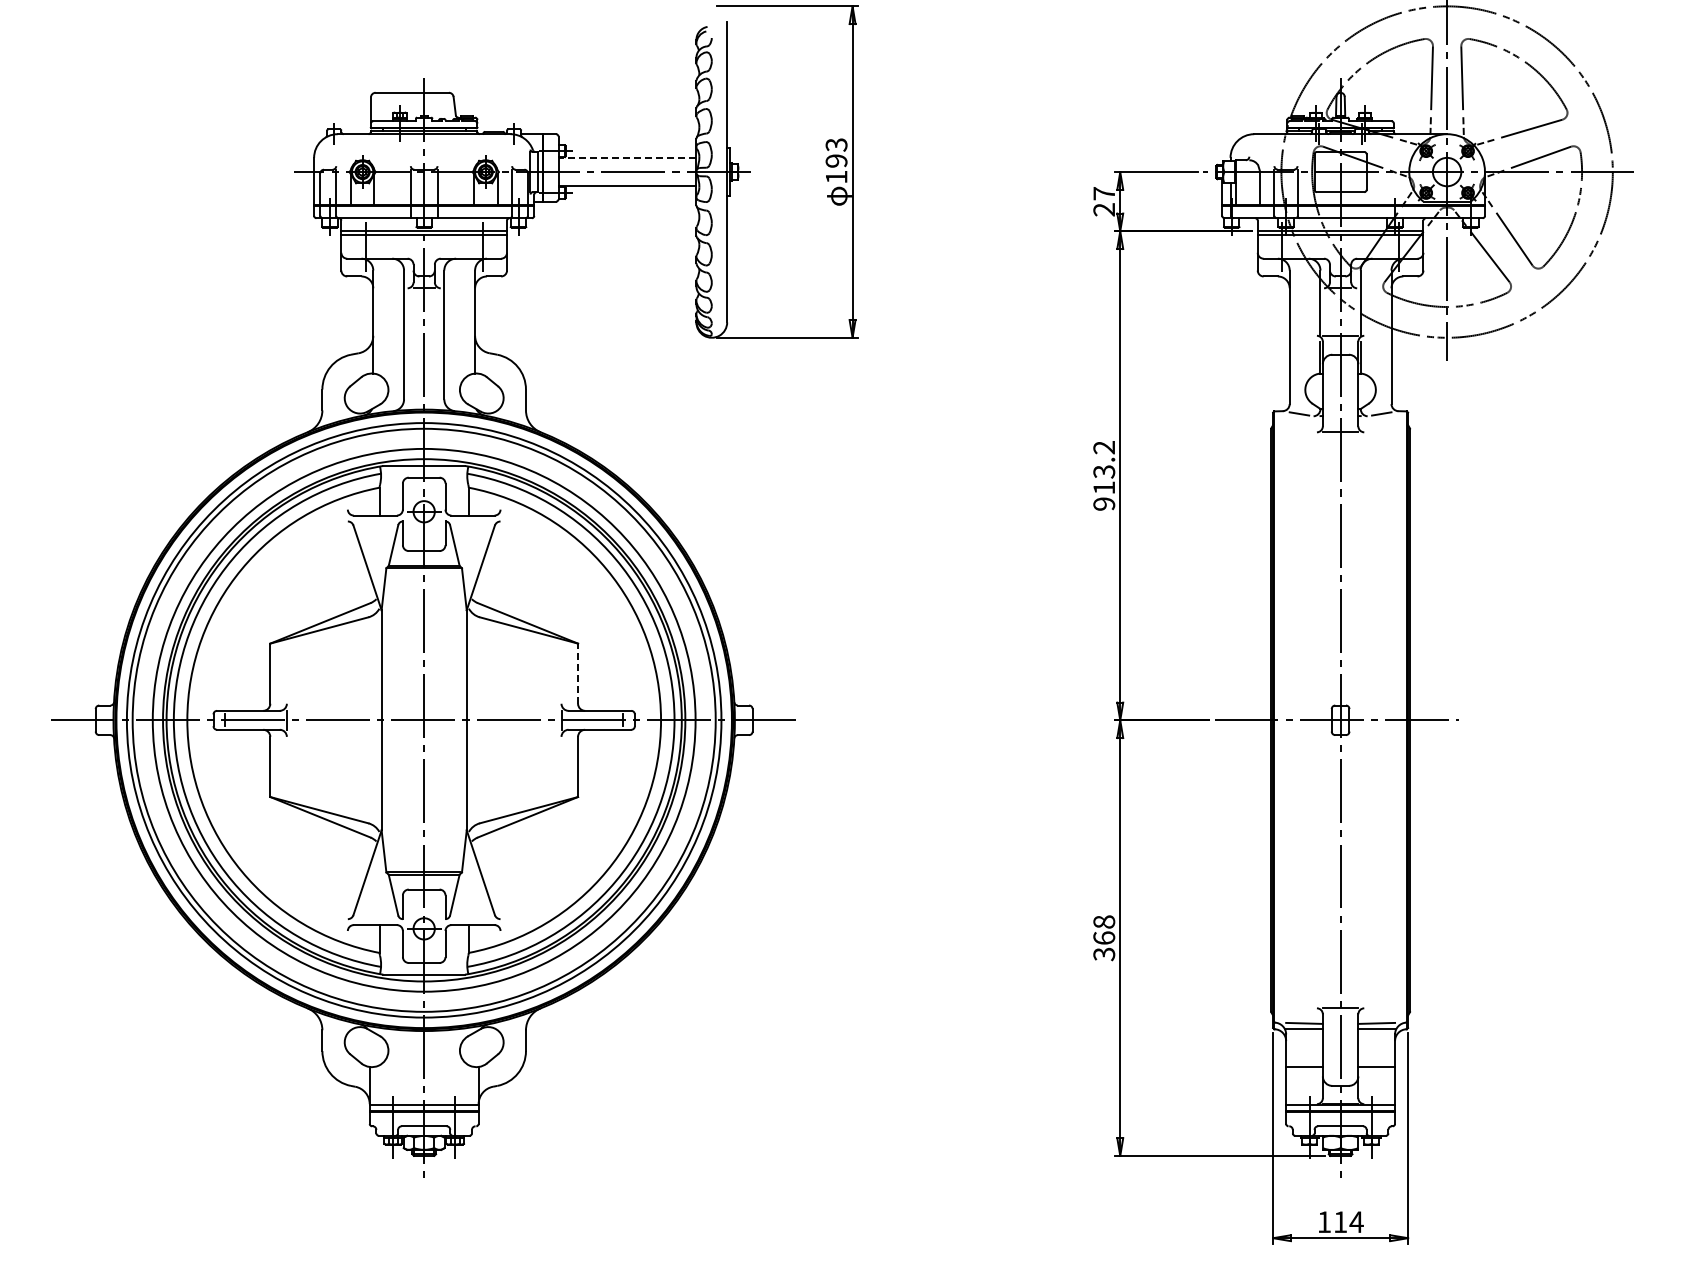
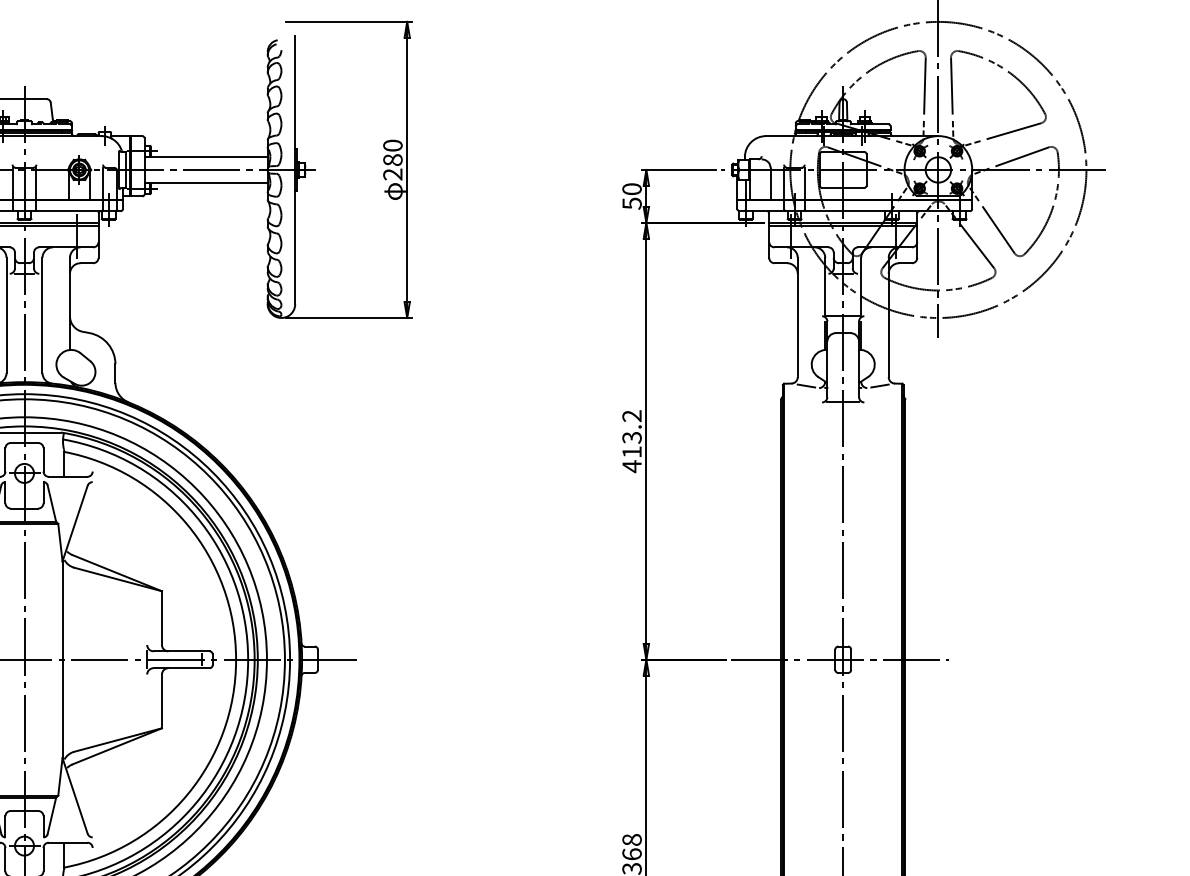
line: (627, 157) -> (206, 156), dashed -> solid
text: (836, 160) -> (392, 159), 193 -> 280
text: (1104, 201) -> (632, 196), 27 -> 50
text: (1104, 503) -> (632, 466), 913.2 -> 413.2
line: (578, 673) -> (162, 617), dashed -> solid

